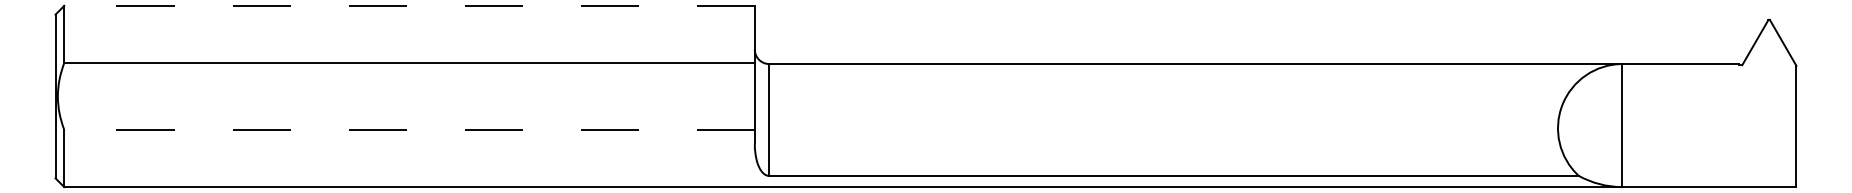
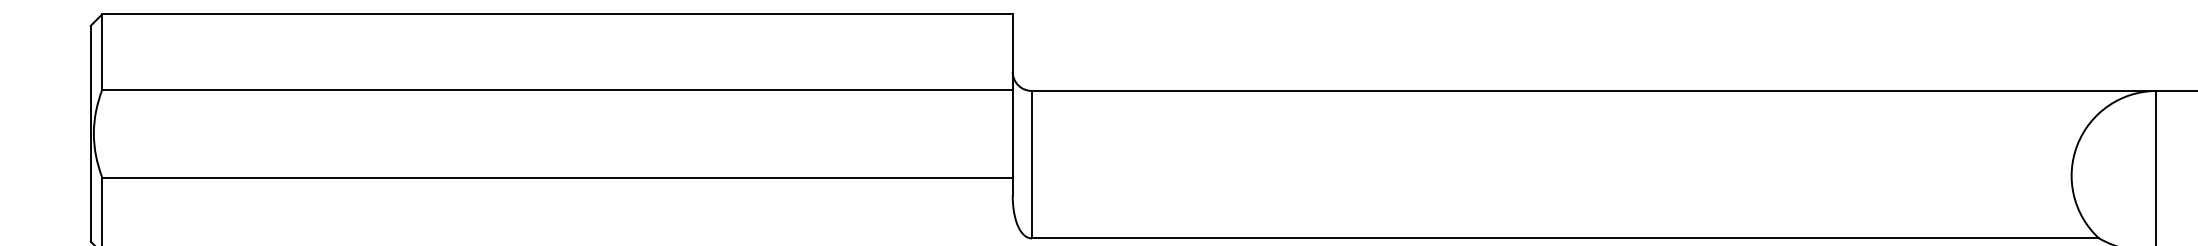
line: (409, 5) -> (557, 13), dashed -> solid
line: (409, 129) -> (557, 177), dashed -> solid

